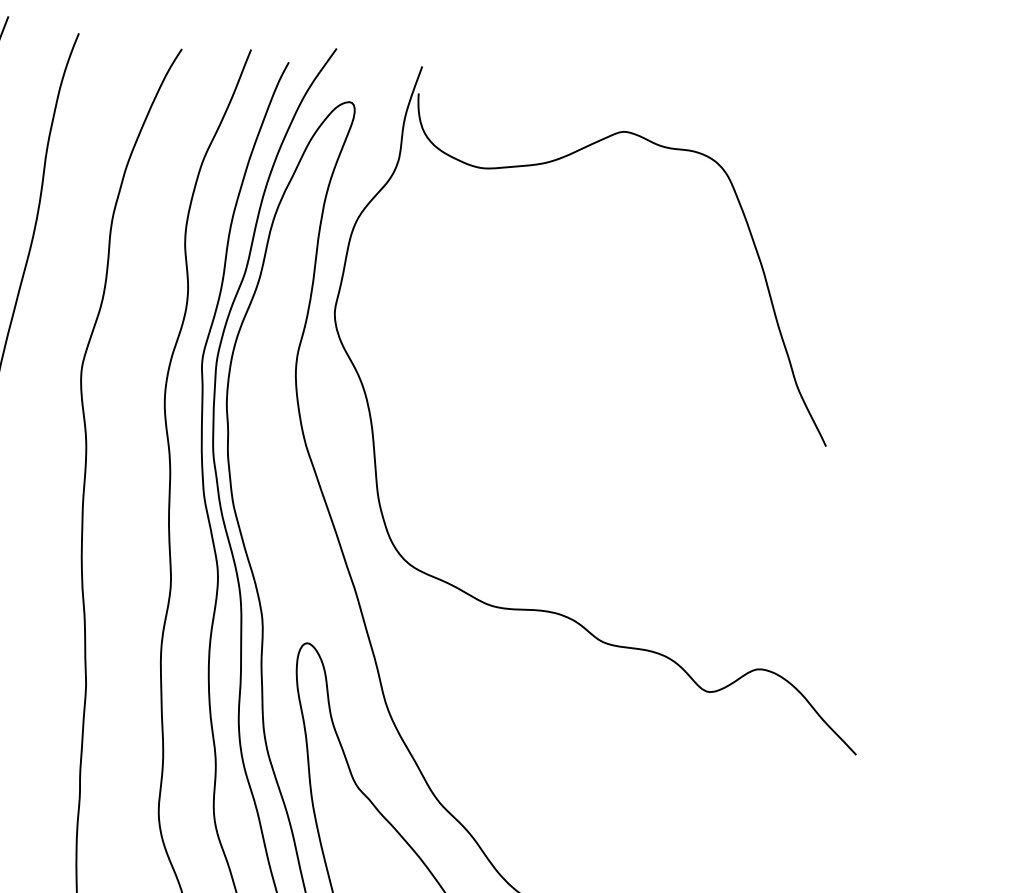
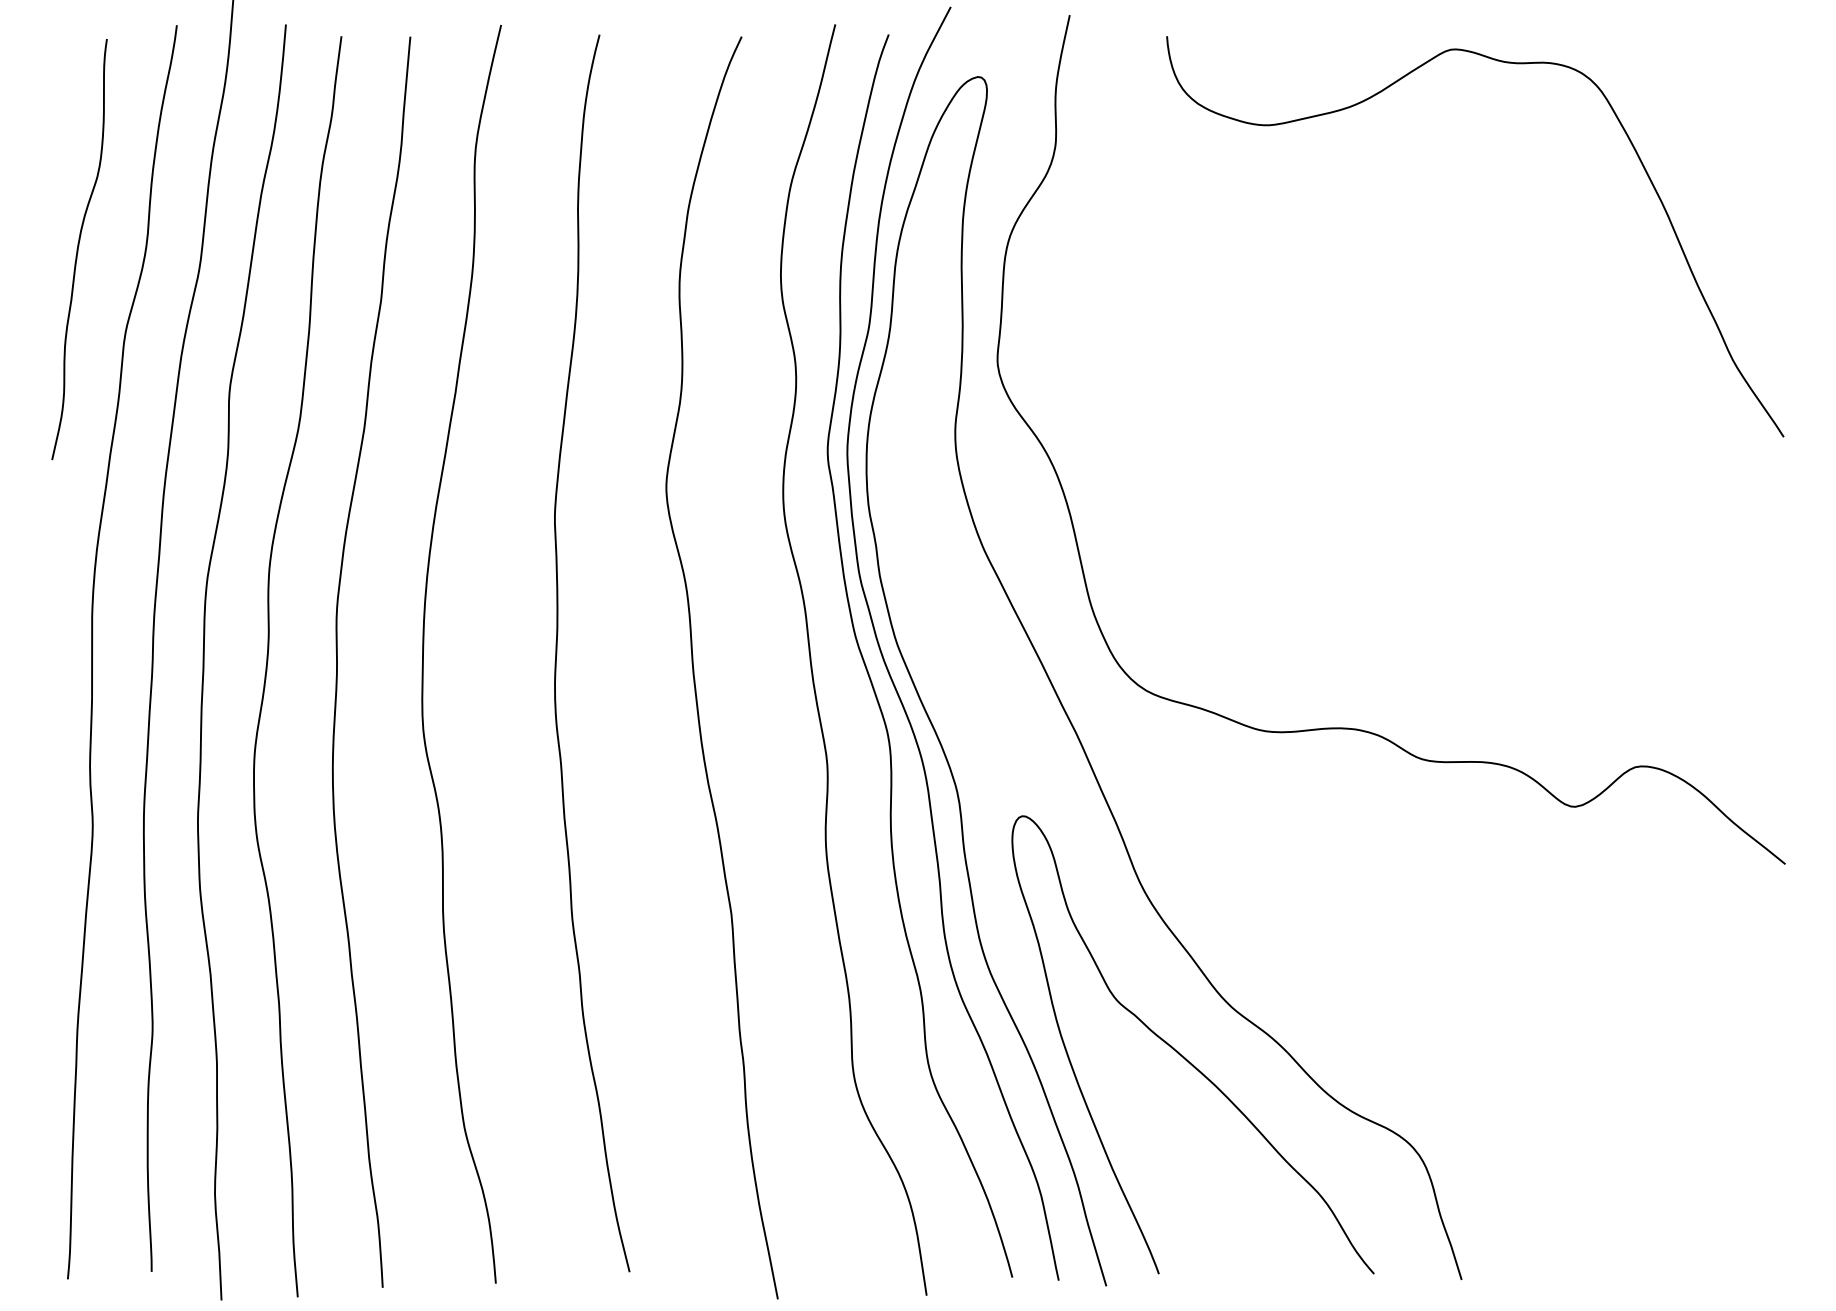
curve: (570, 155) -> (1383, 91), moved

